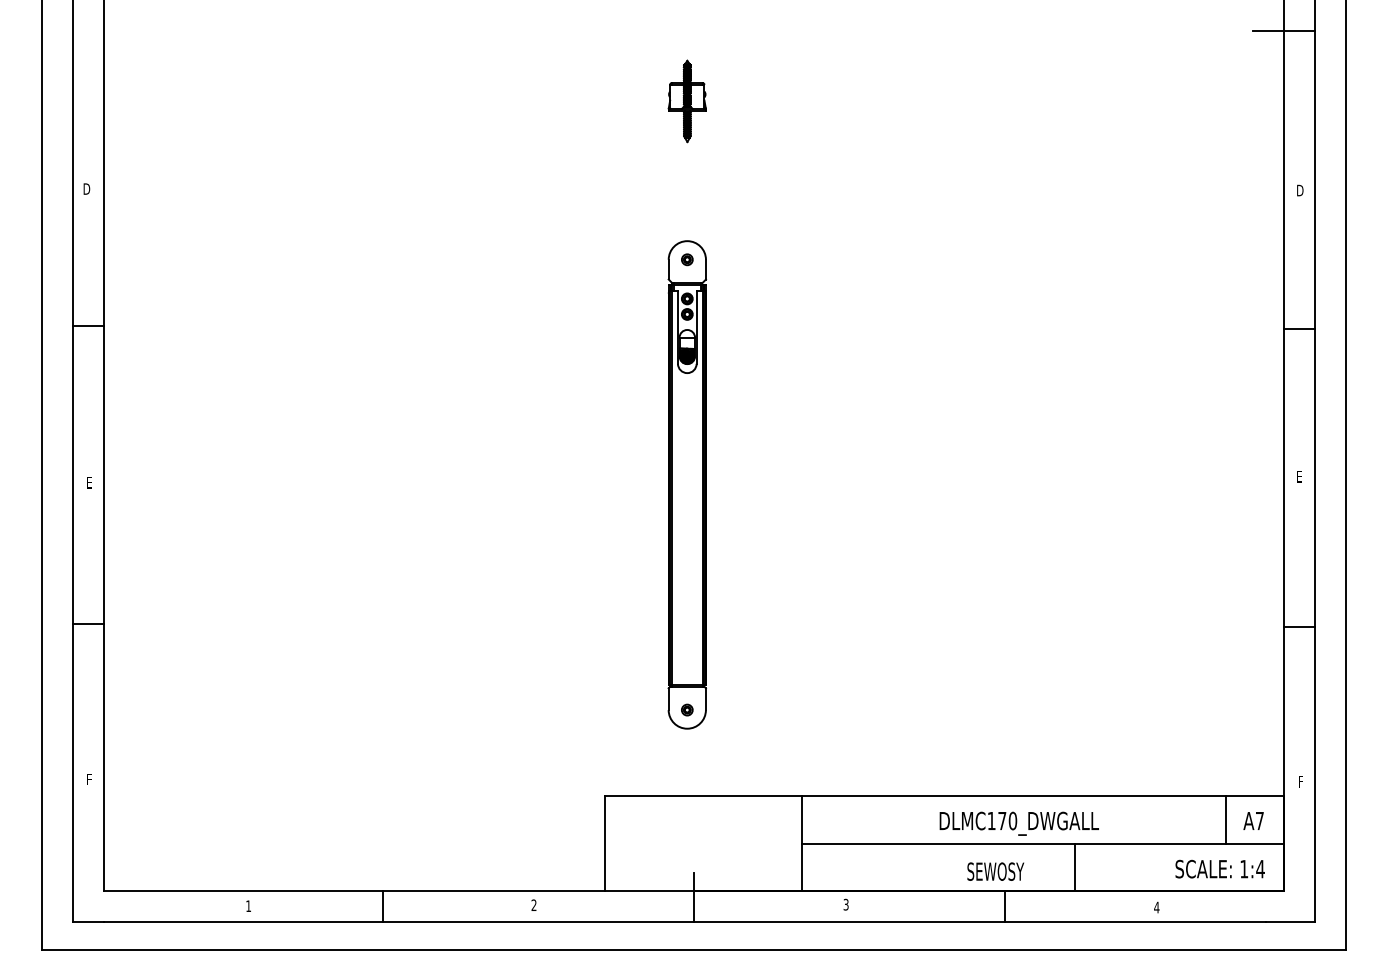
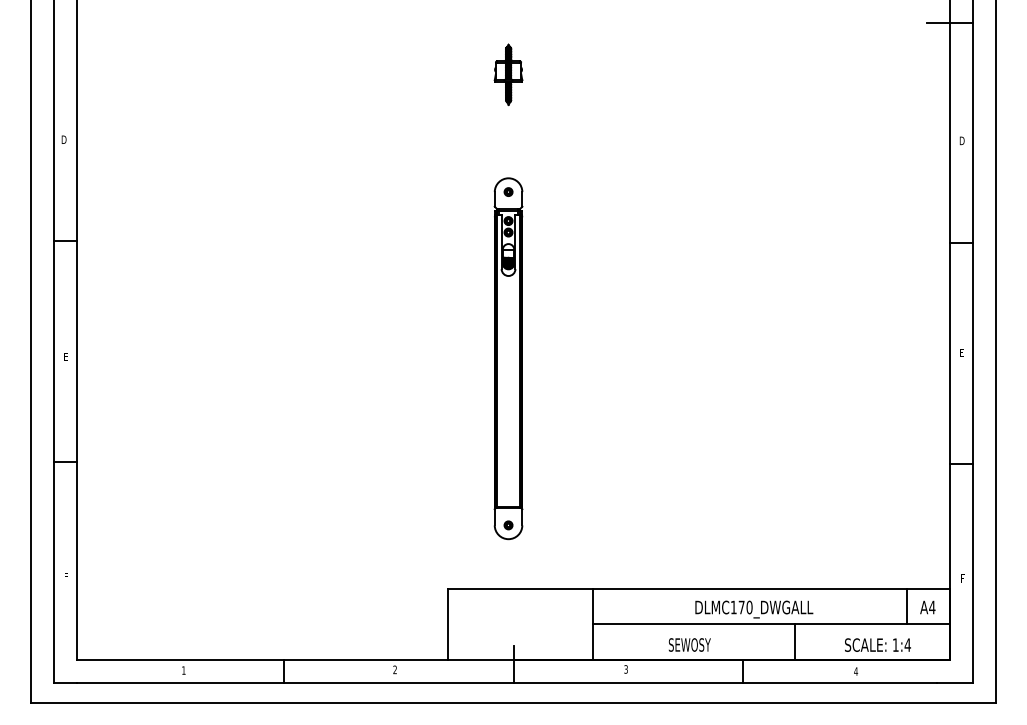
text: (1260, 821) -> (932, 607), A7 -> A4
text: (1219, 868) -> (877, 644), moved
text: (995, 871) -> (689, 644), moved

